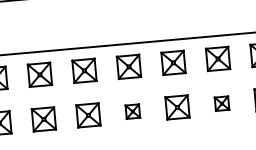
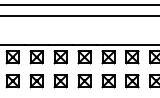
part: (222, 104) -> (108, 81), size x1.67
part: (132, 111) -> (60, 81), size x1.67

